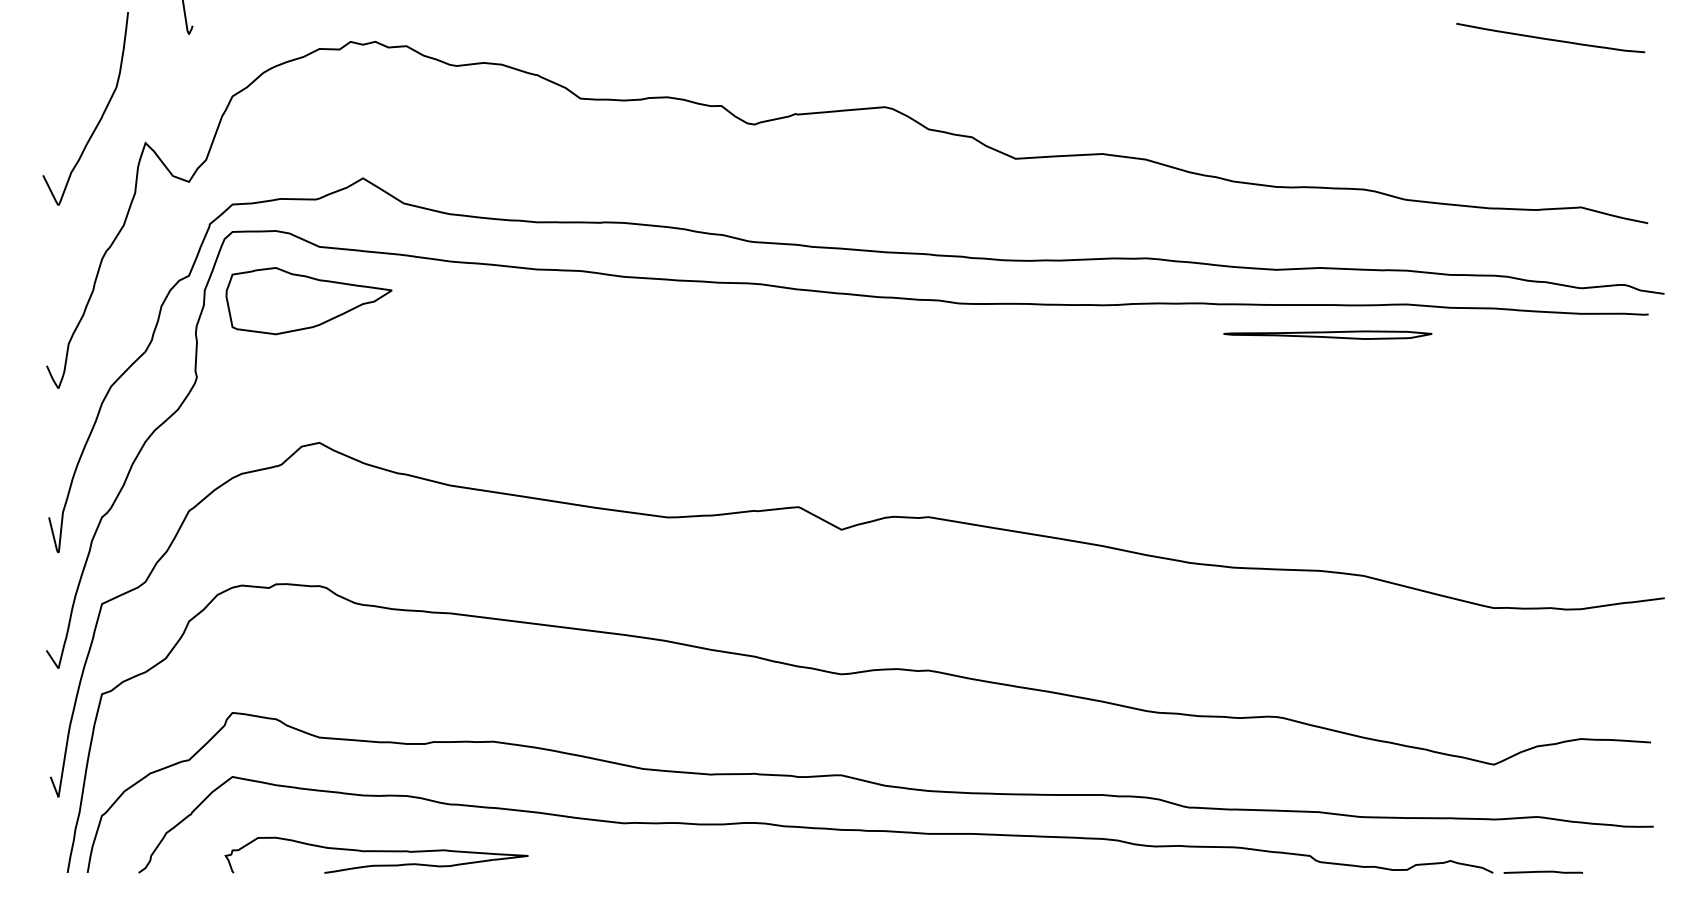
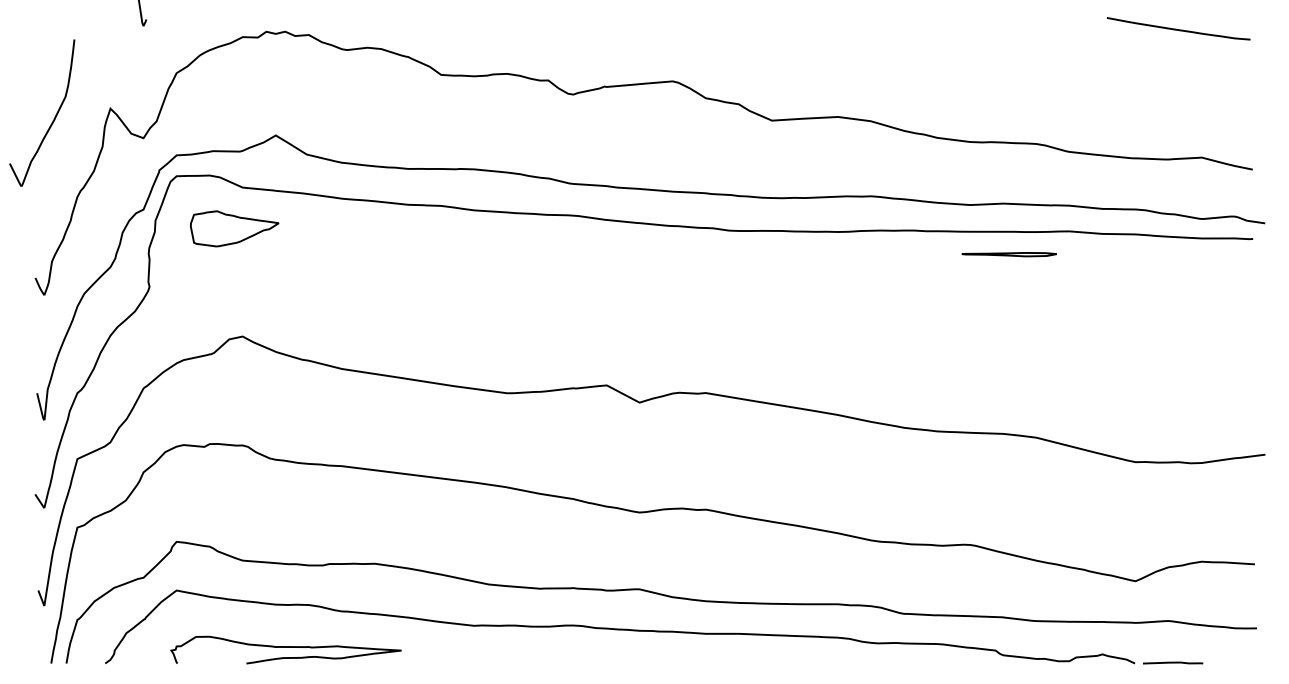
part: (101, 115) -> (54, 118), moved
part: (308, 301) -> (234, 229), size x0.7
part: (1327, 334) -> (1009, 254), size x0.6

